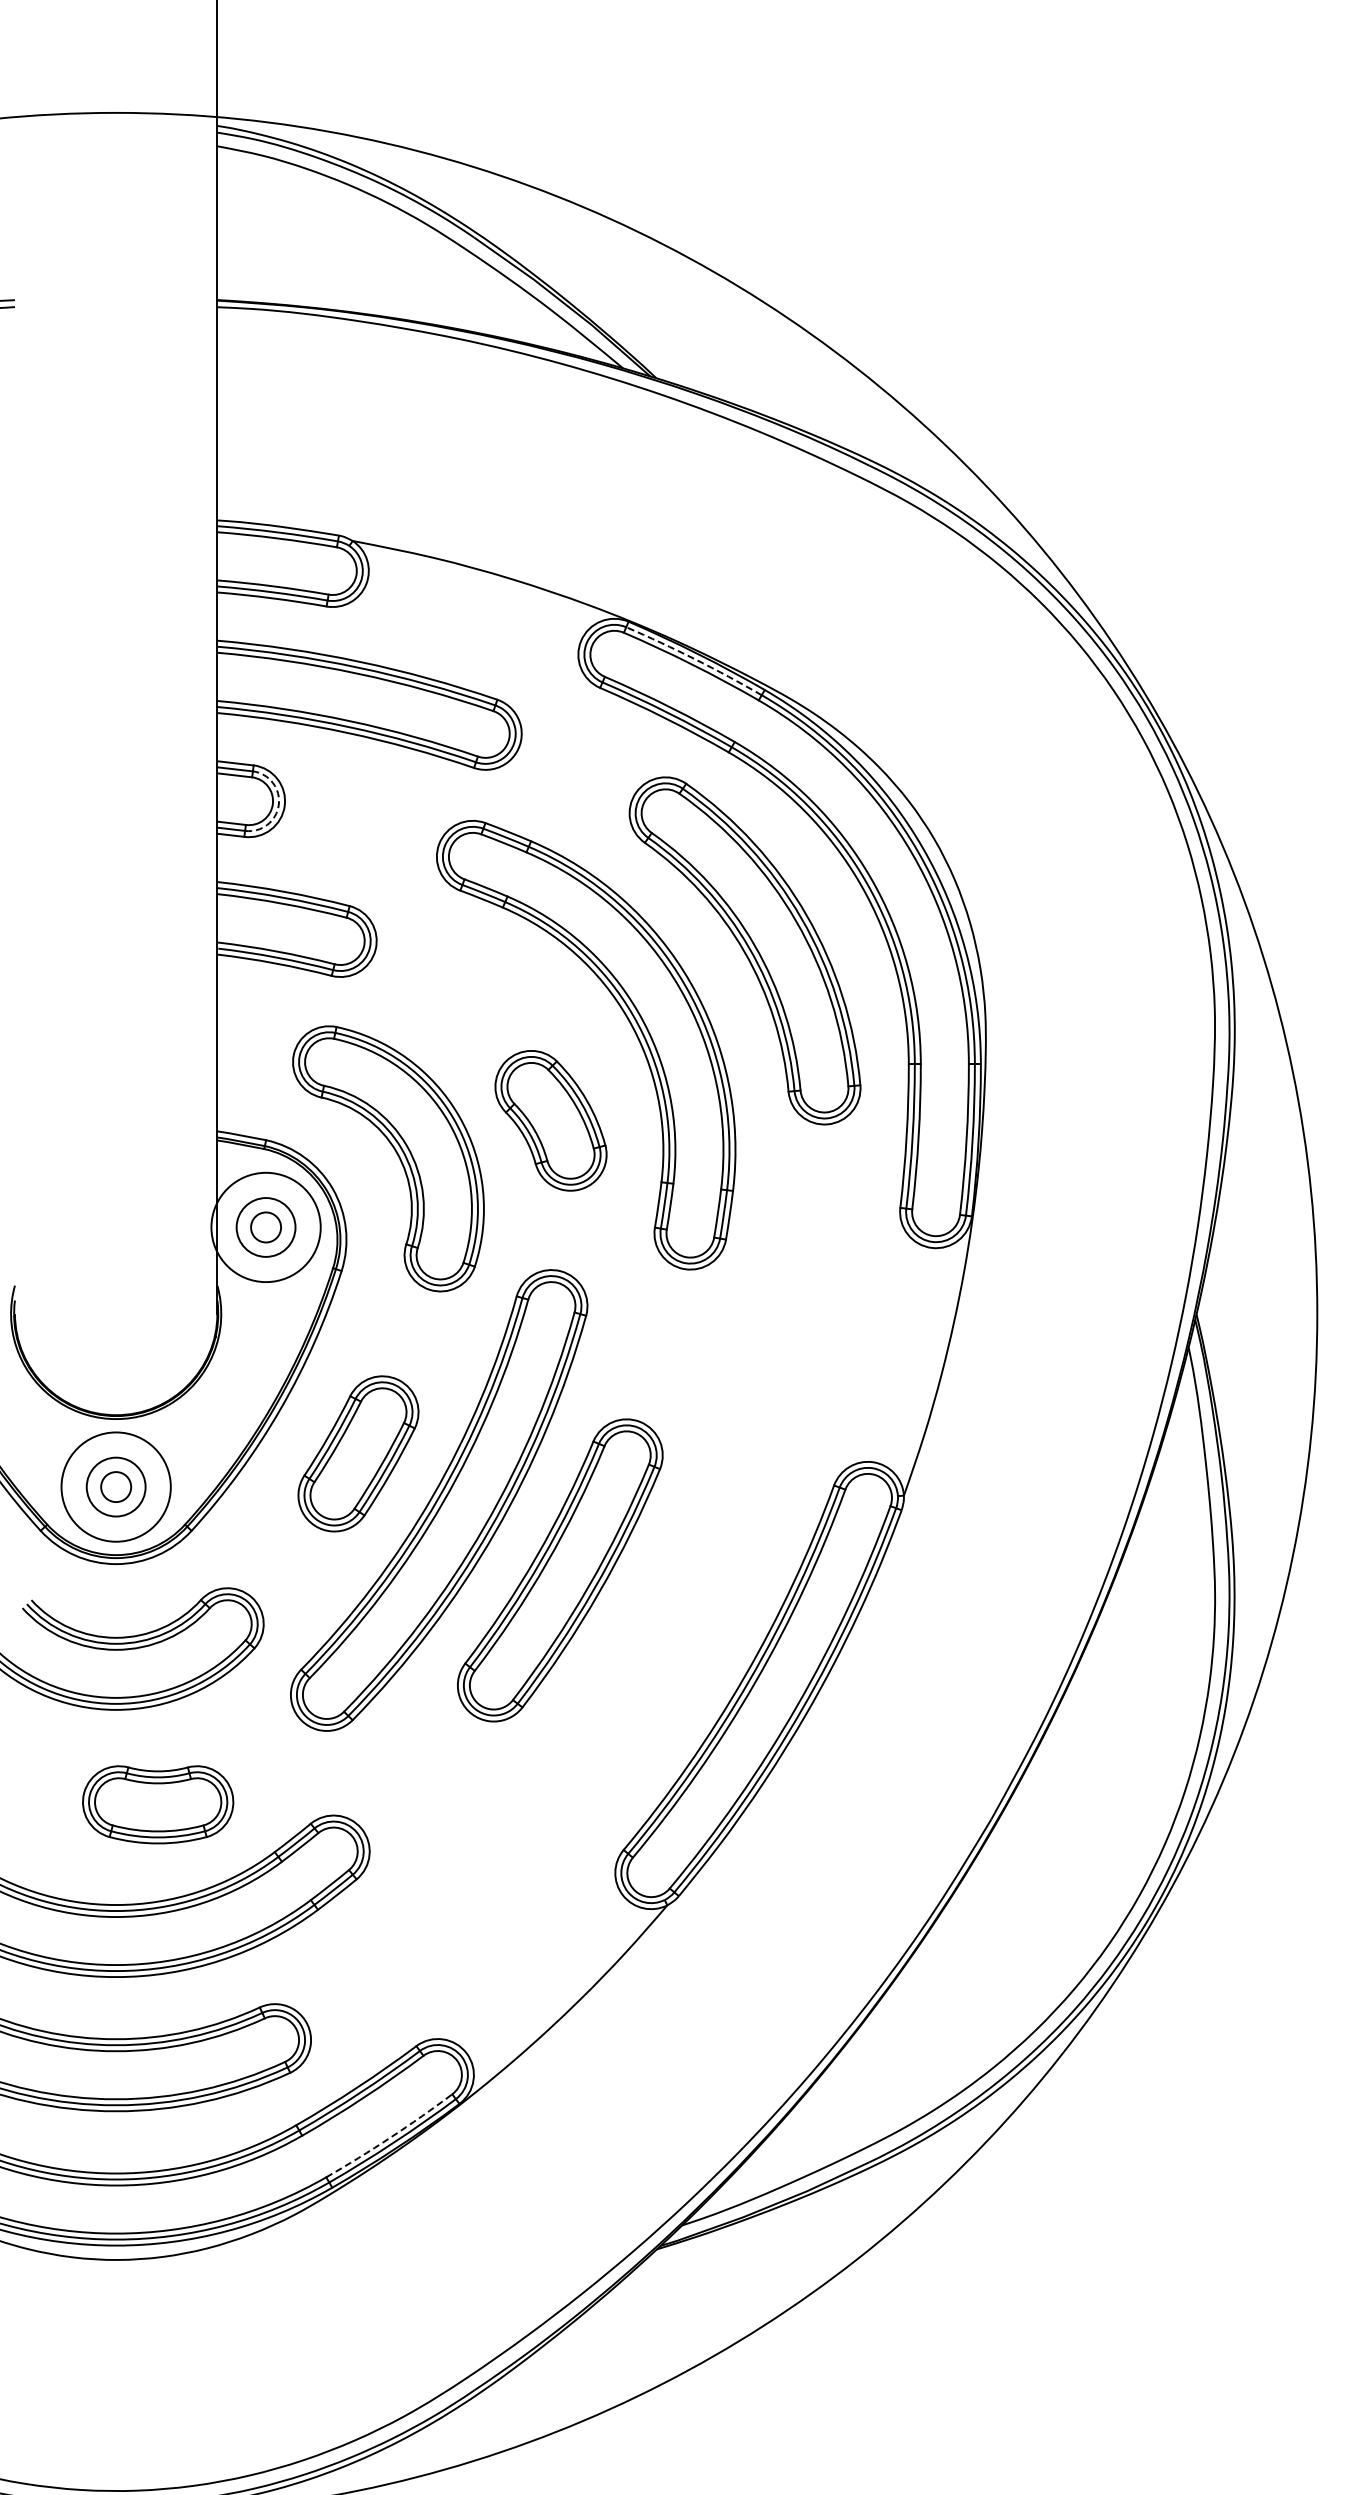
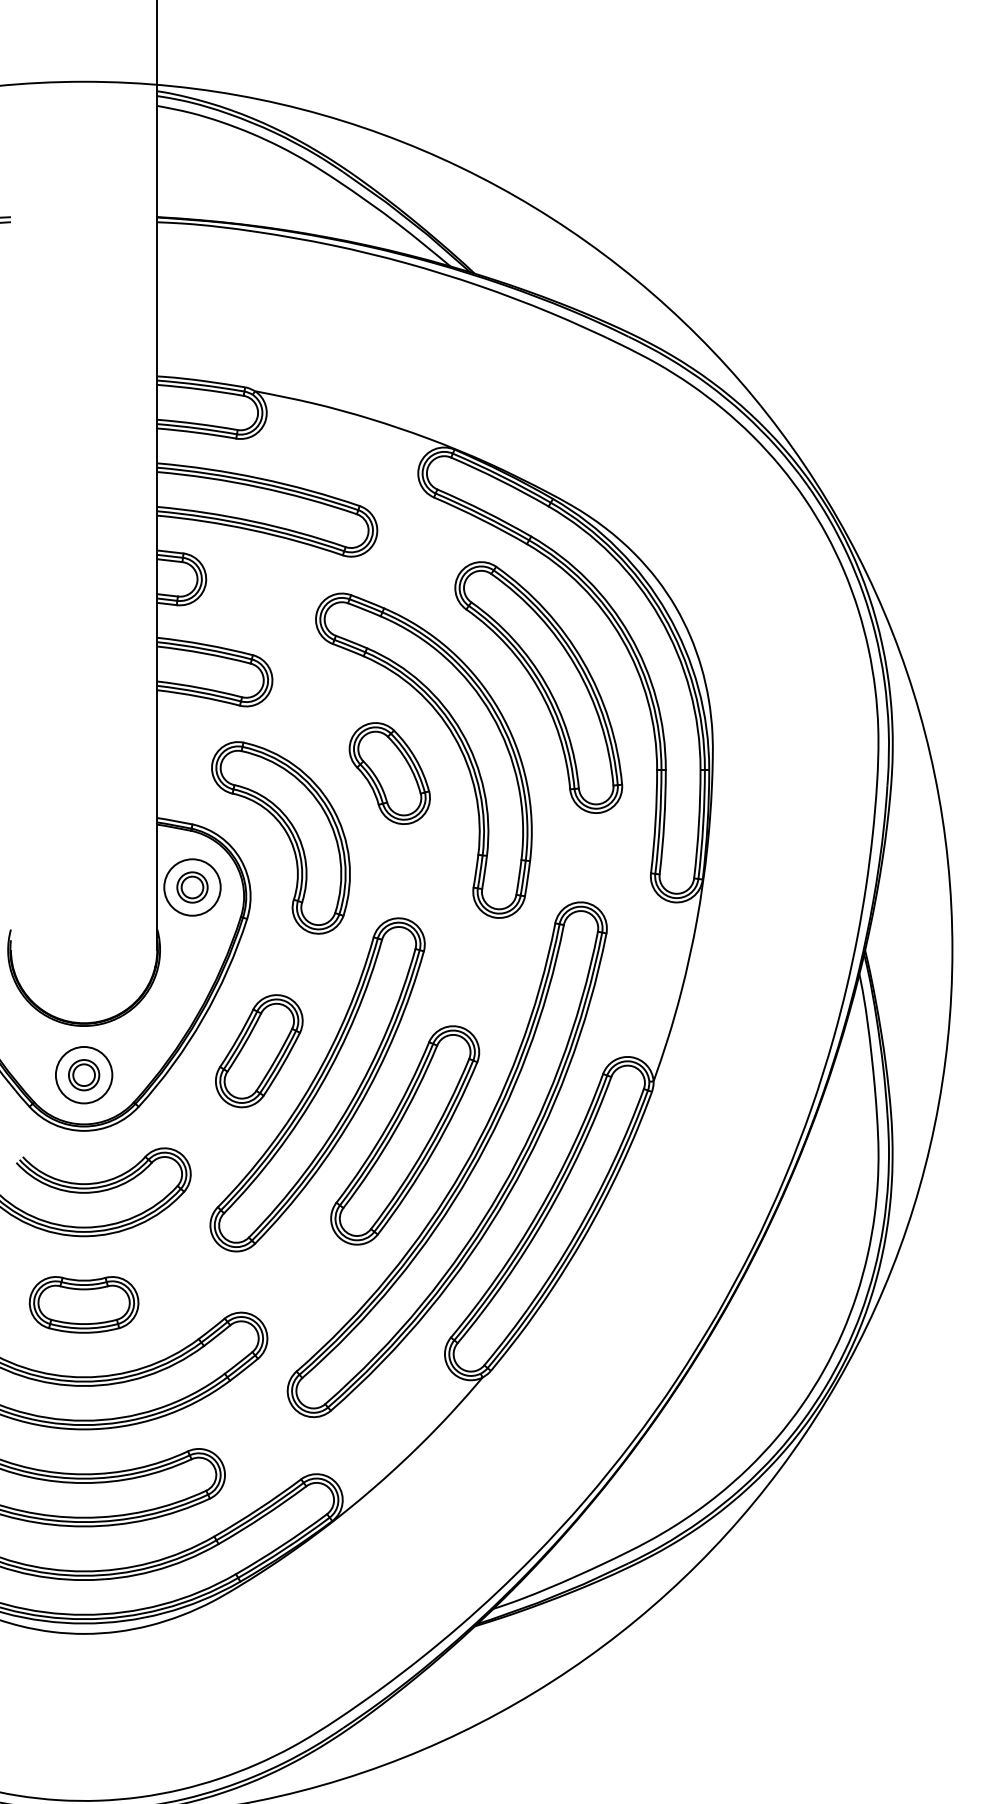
arc: (695, 659) -> (502, 476), dashed -> solid
arc: (278, 805) -> (201, 582), dashed -> solid
part: (550, 1120) -> (389, 773), moved
circle: (266, 1227) -> (192, 887), size x0.71
circle: (266, 1227) -> (192, 887), size x0.71
circle: (116, 1487) -> (84, 1075), size x0.71
circle: (116, 1487) -> (84, 1075), size x0.71
part: (640, 1614) -> (463, 1167), added
part: (158, 1804) -> (84, 1304), moved
arc: (390, 2137) -> (282, 1545), dashed -> solid

